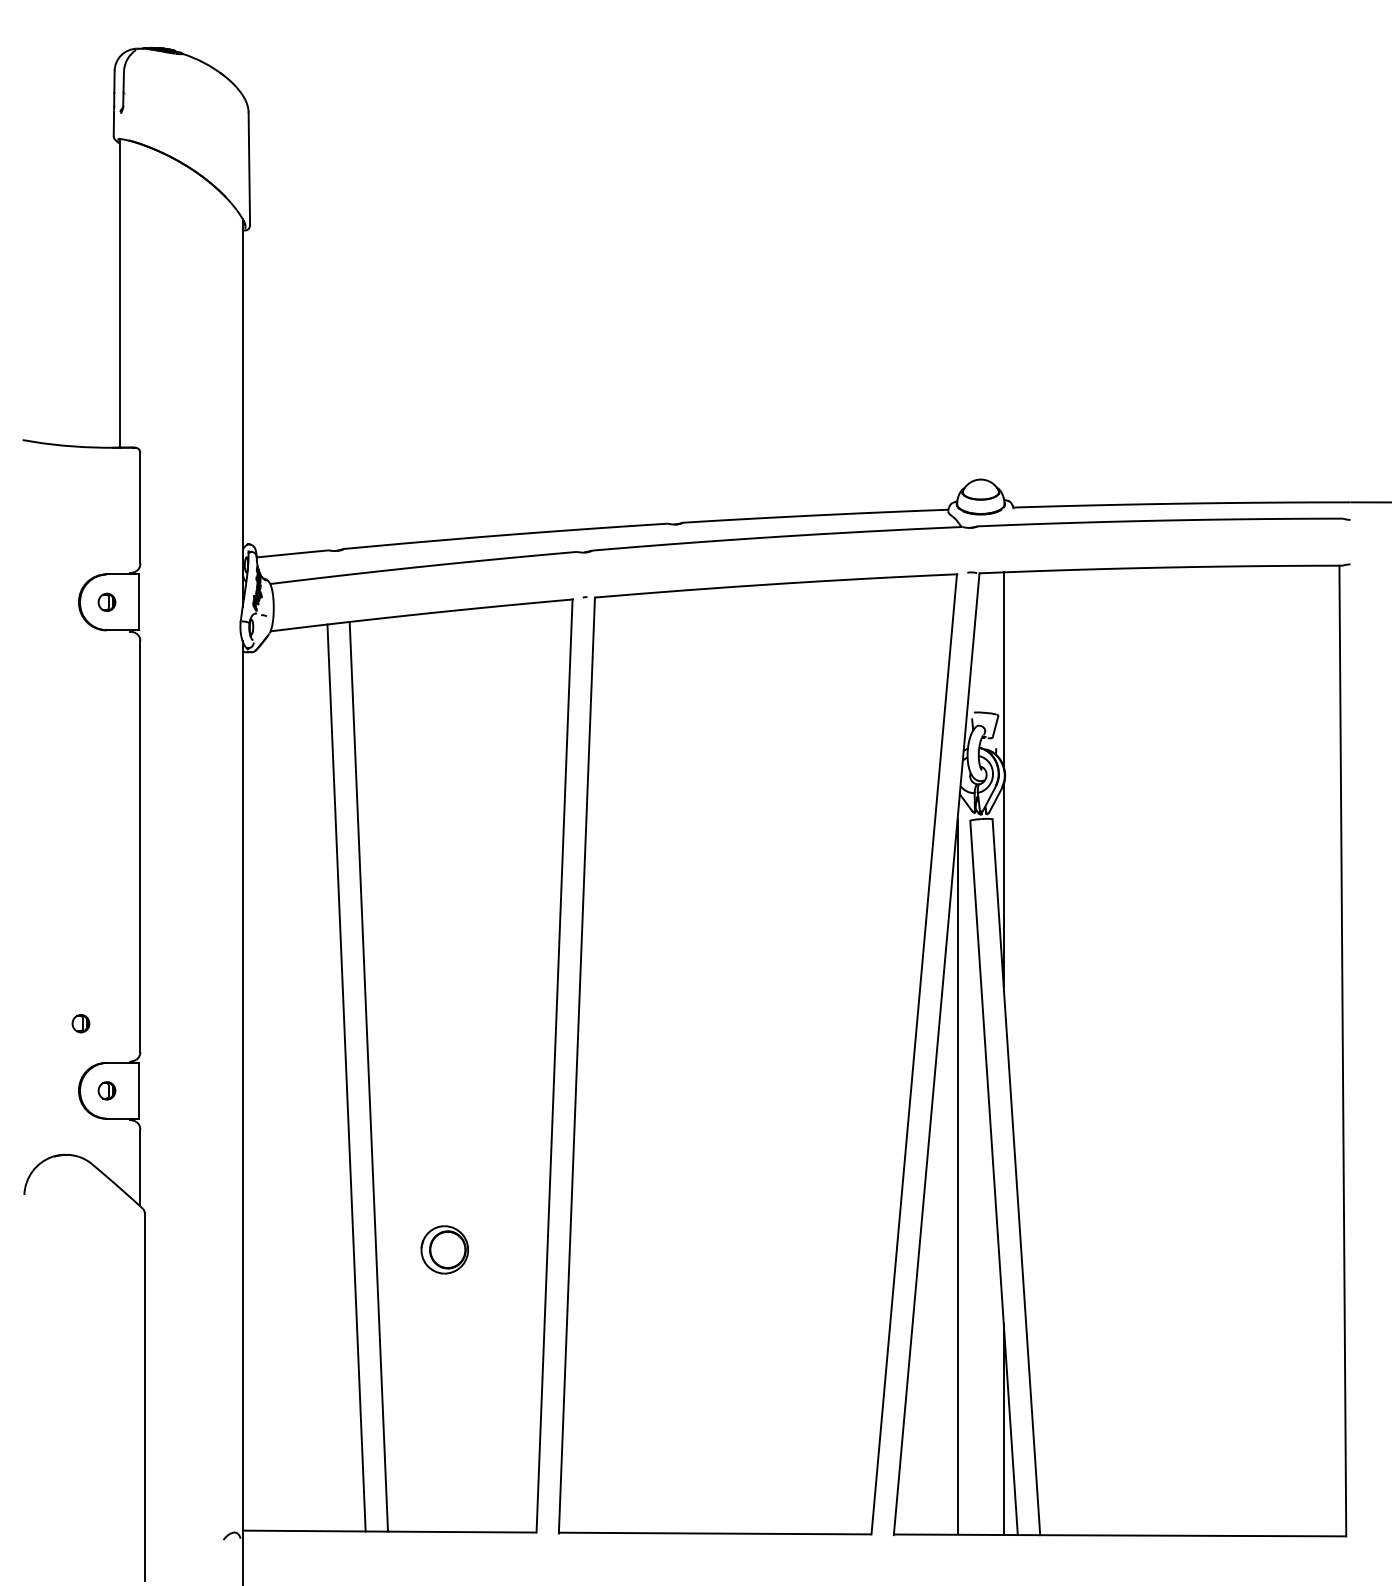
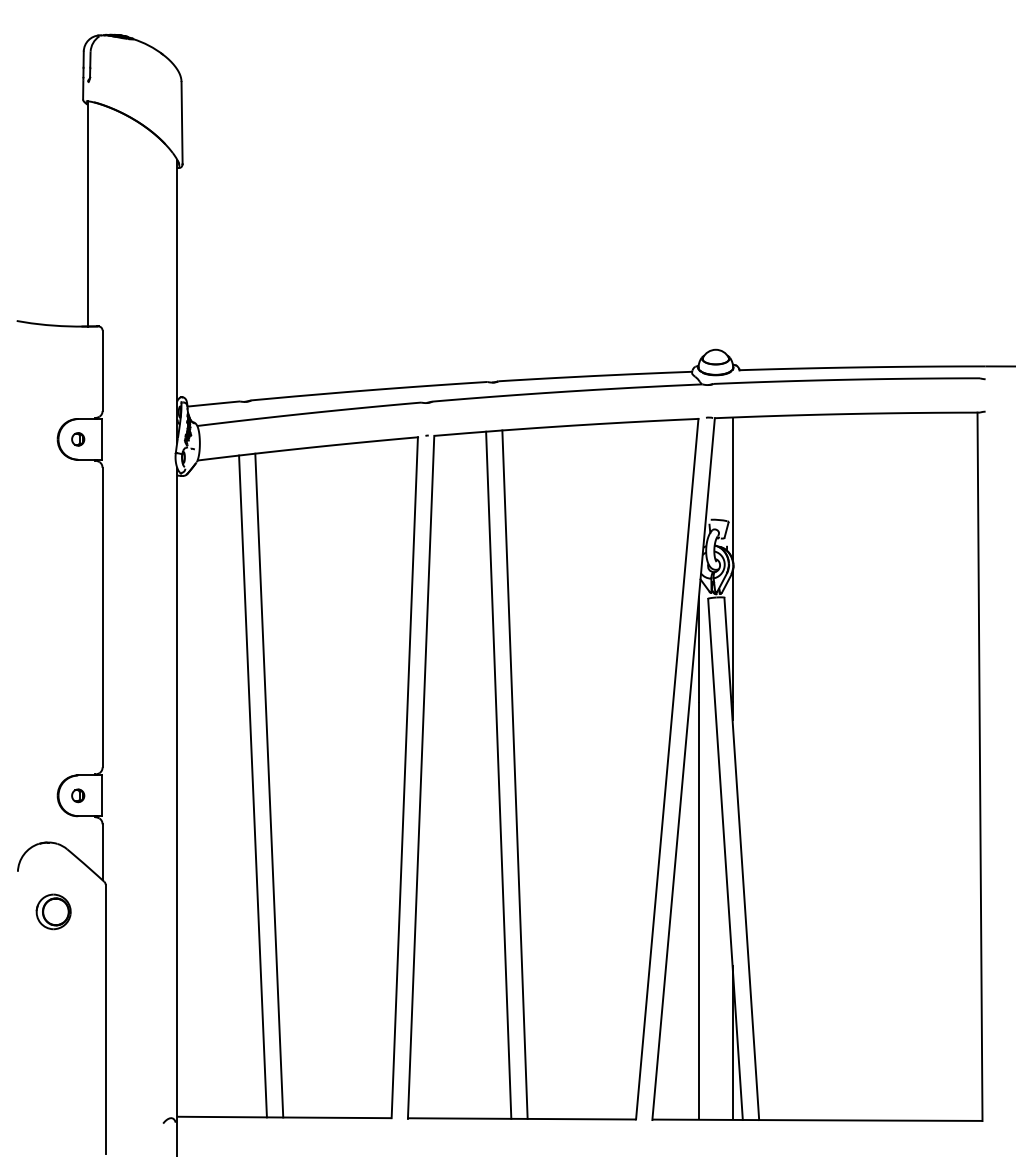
part: (81, 1023) -> (59, 746), removed
line: (682, 1061) -> (498, 774), added
line: (704, 1061) -> (514, 774), added
part: (444, 1249) -> (53, 911), moved

